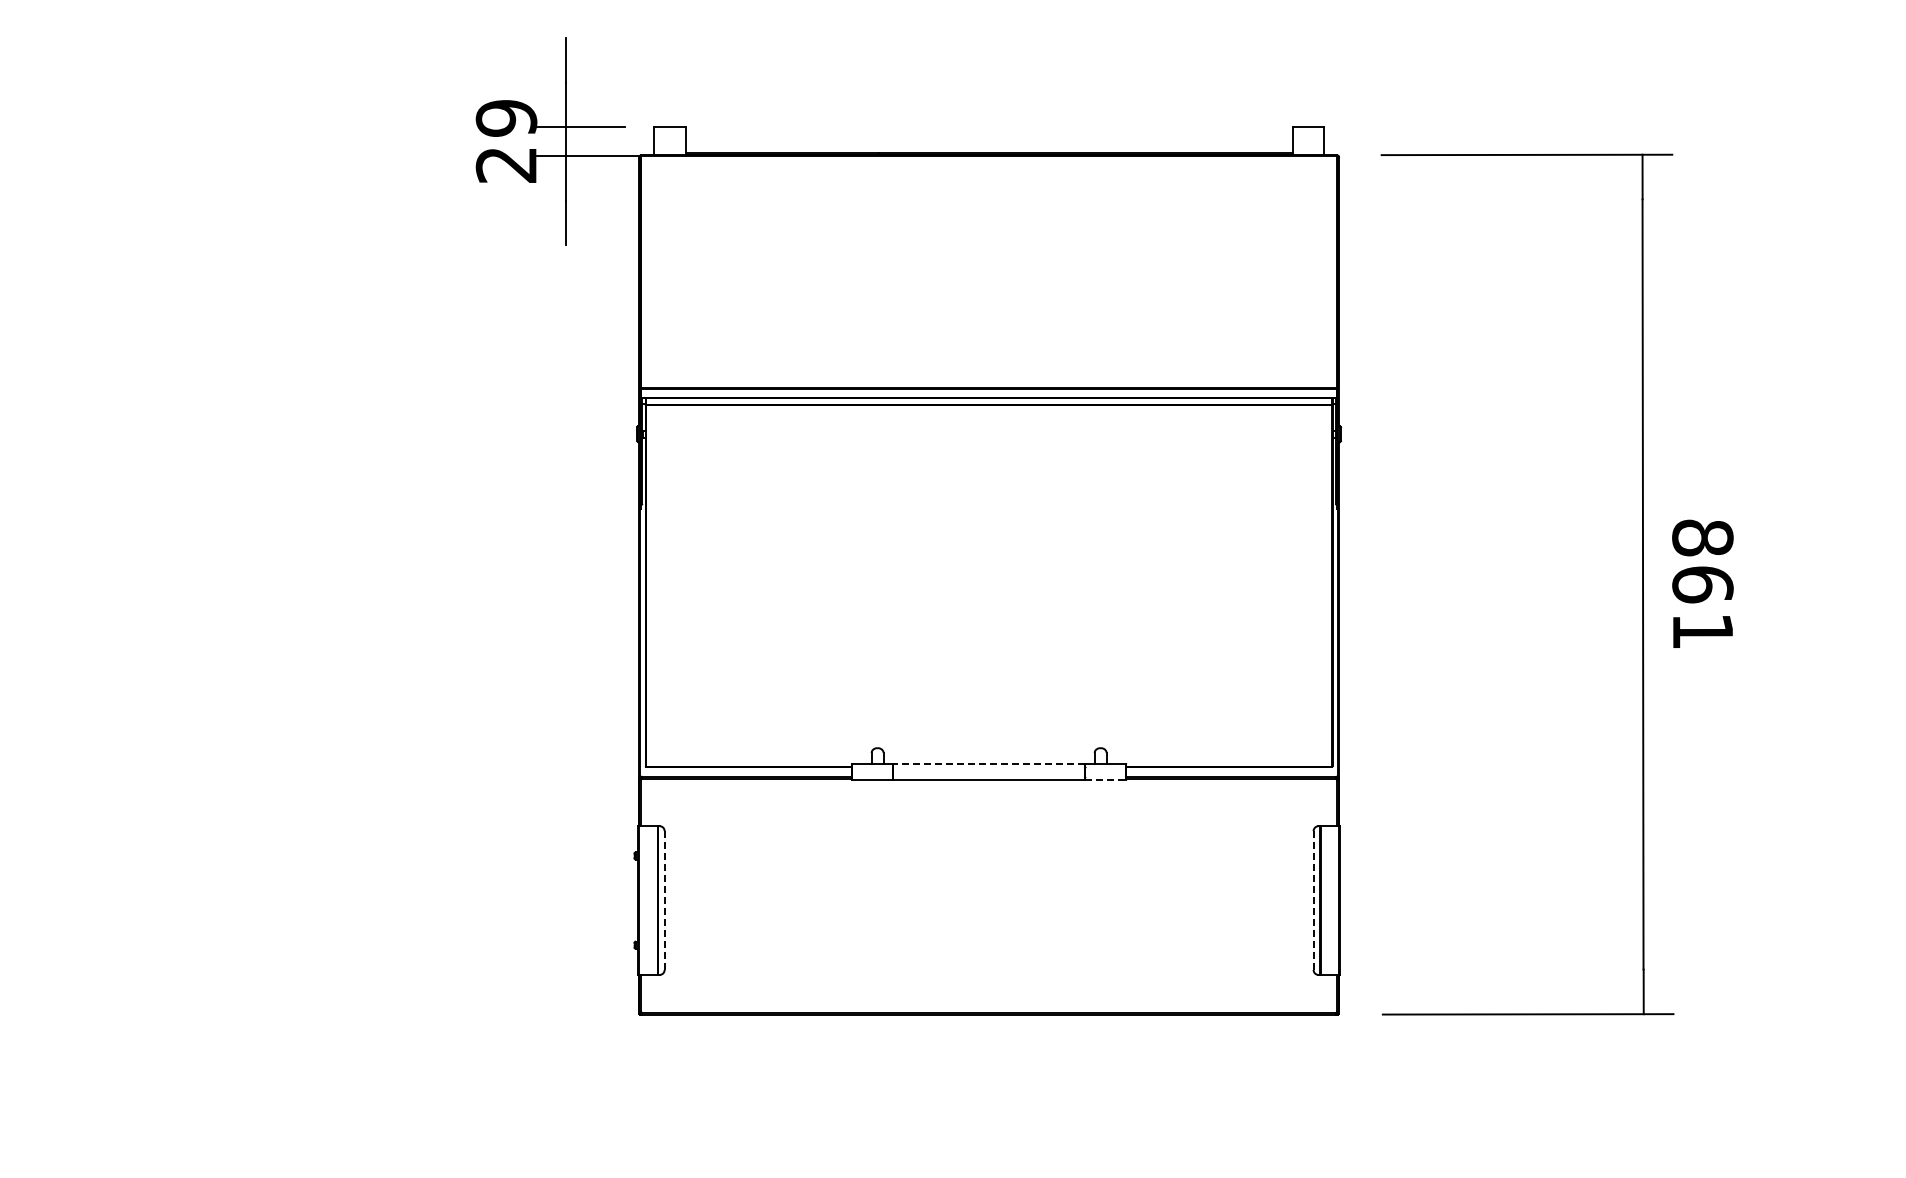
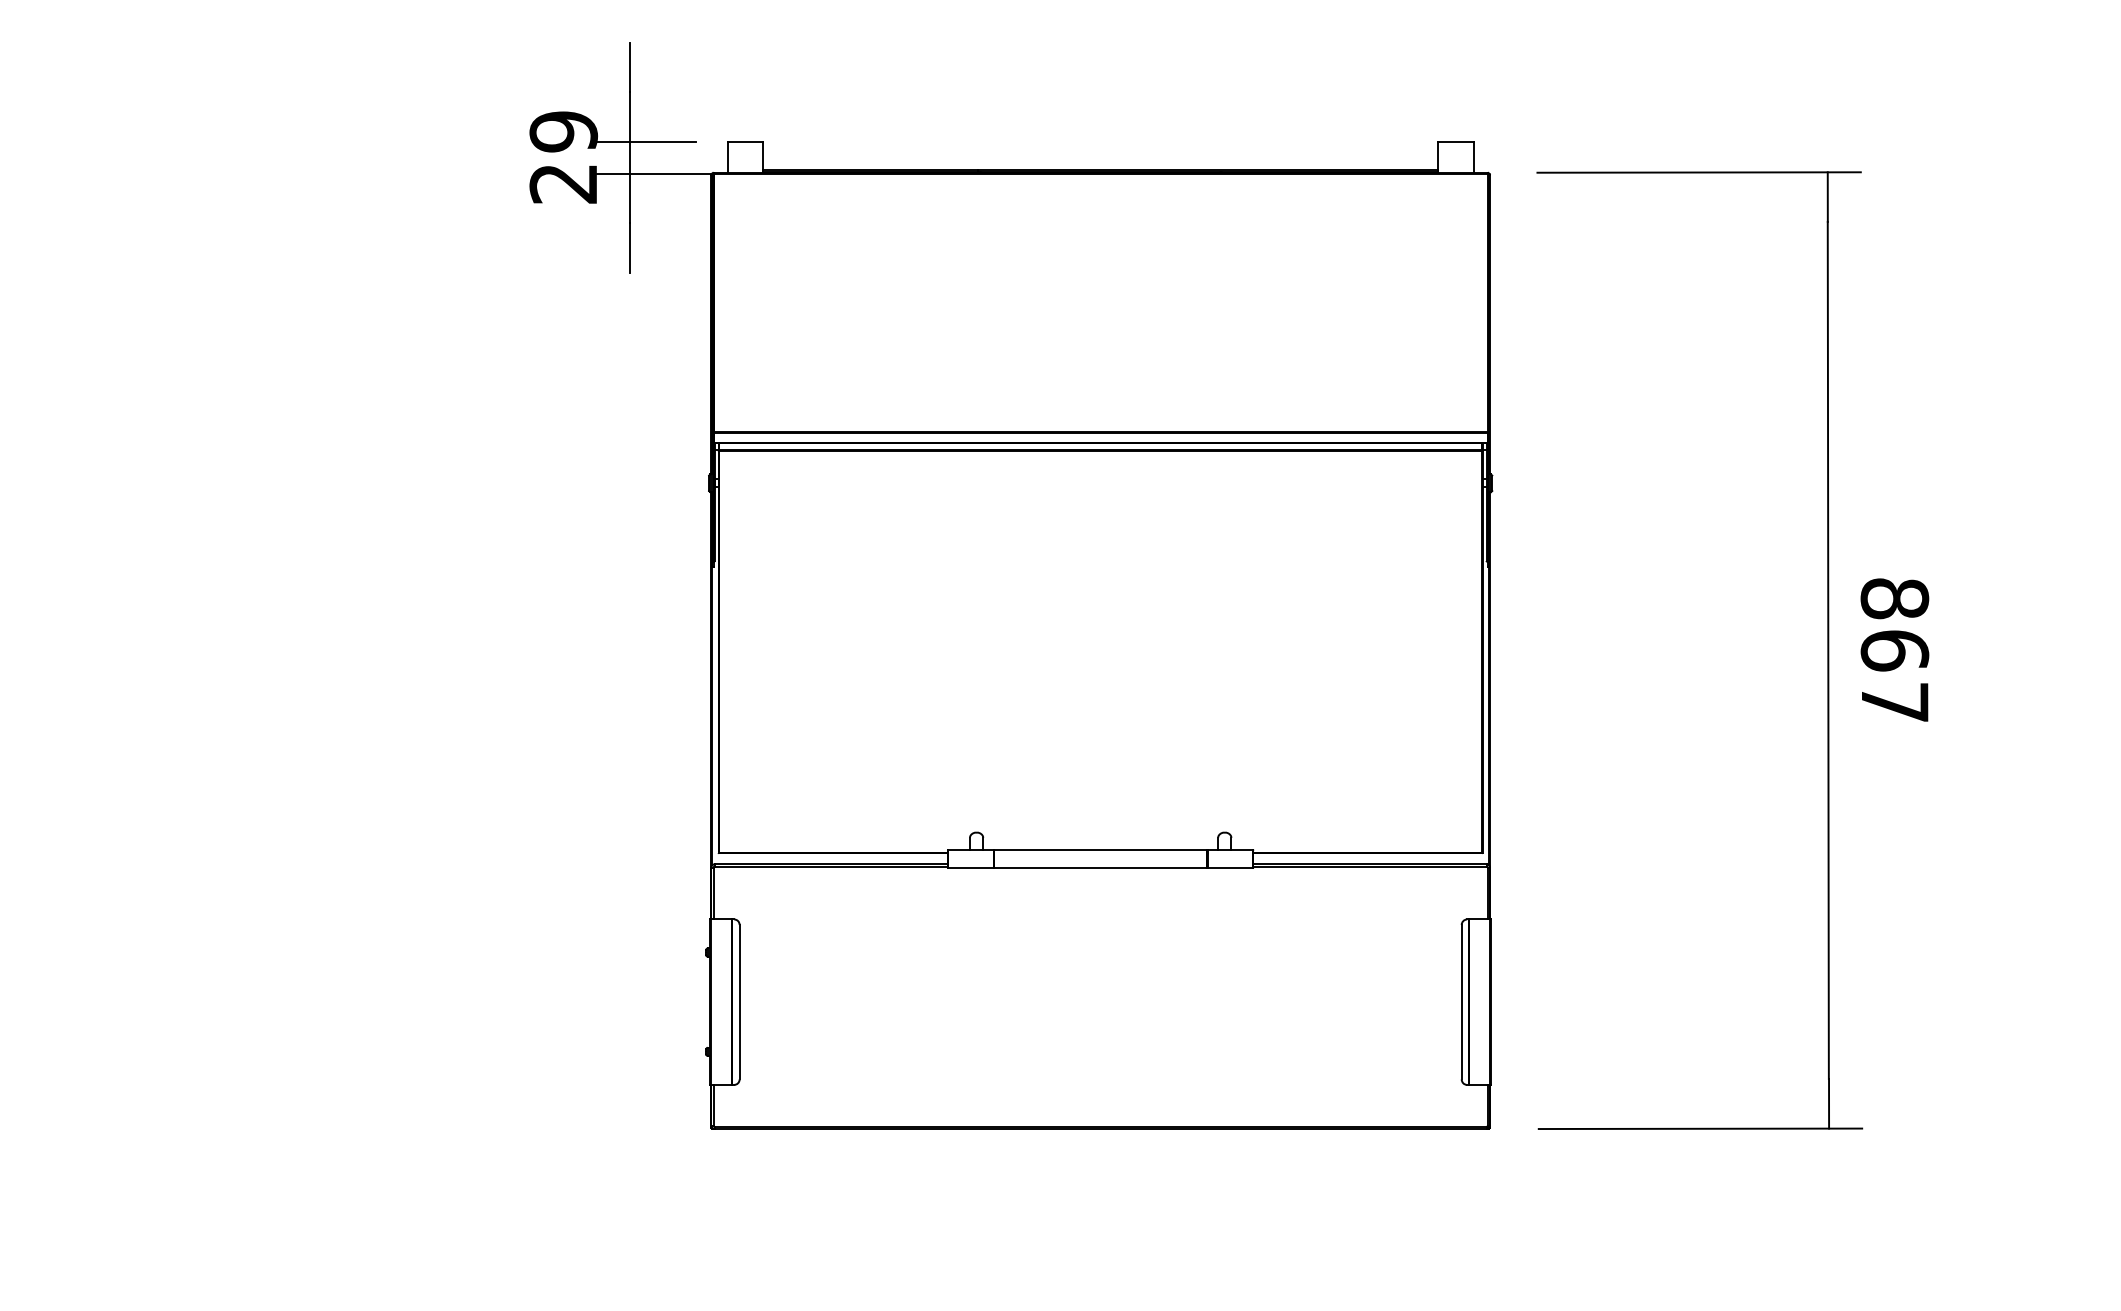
text: (1702, 631) -> (1894, 702), 861 -> 867
line: (989, 763) -> (1101, 849), dashed -> solid
line: (1106, 779) -> (1231, 867), dashed -> solid
line: (1313, 900) -> (1461, 1002), dashed -> solid
line: (664, 901) -> (739, 1003), dashed -> solid

